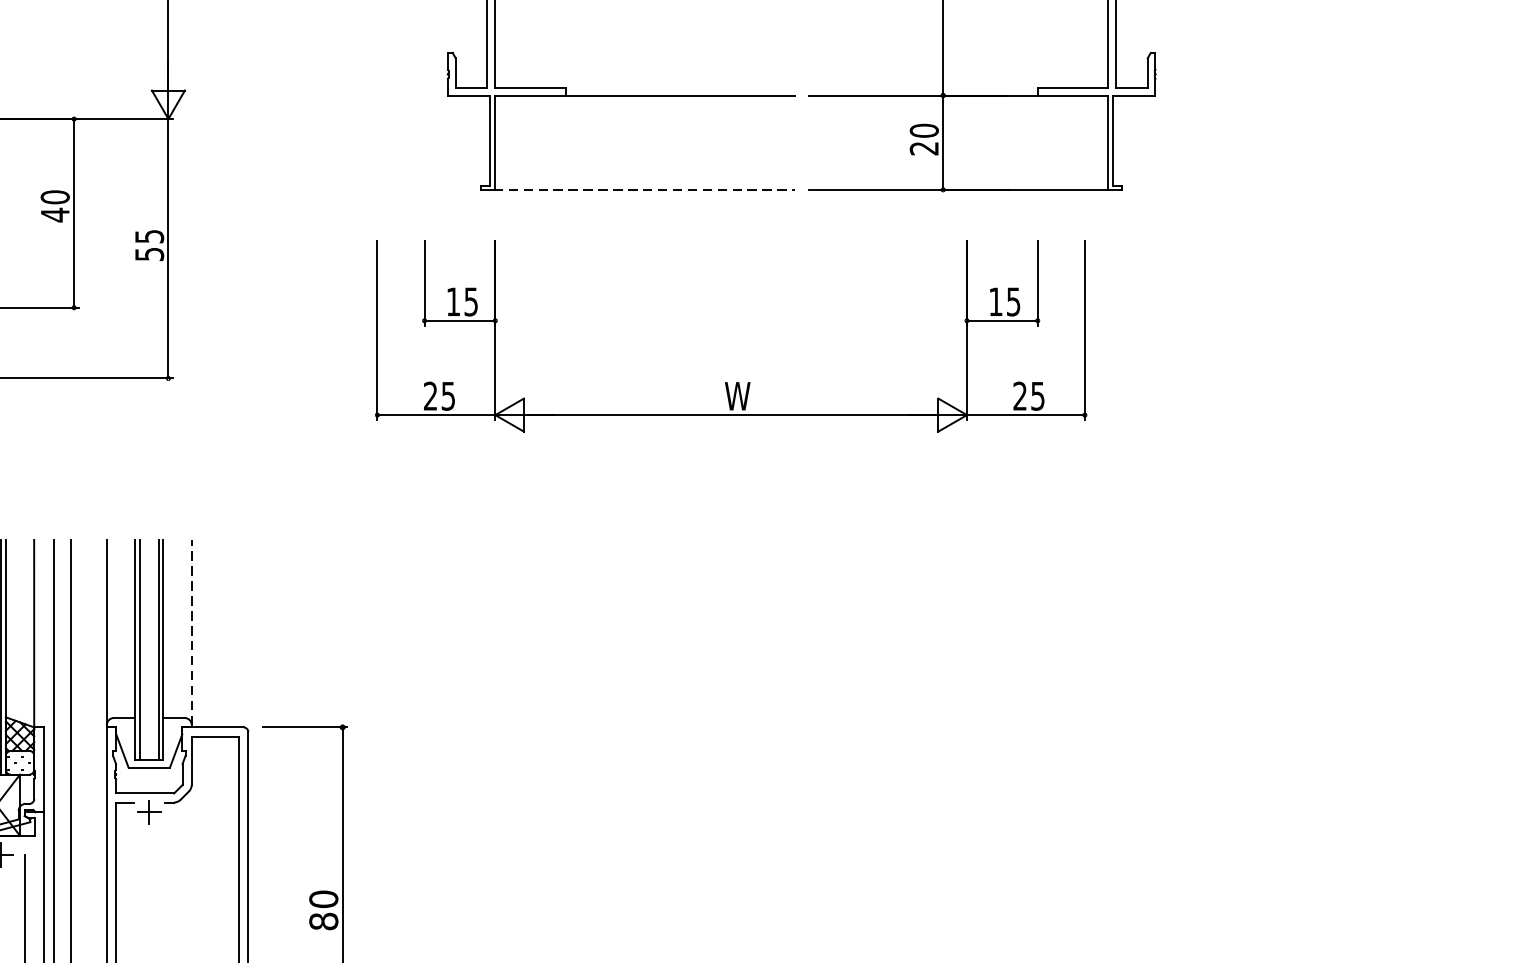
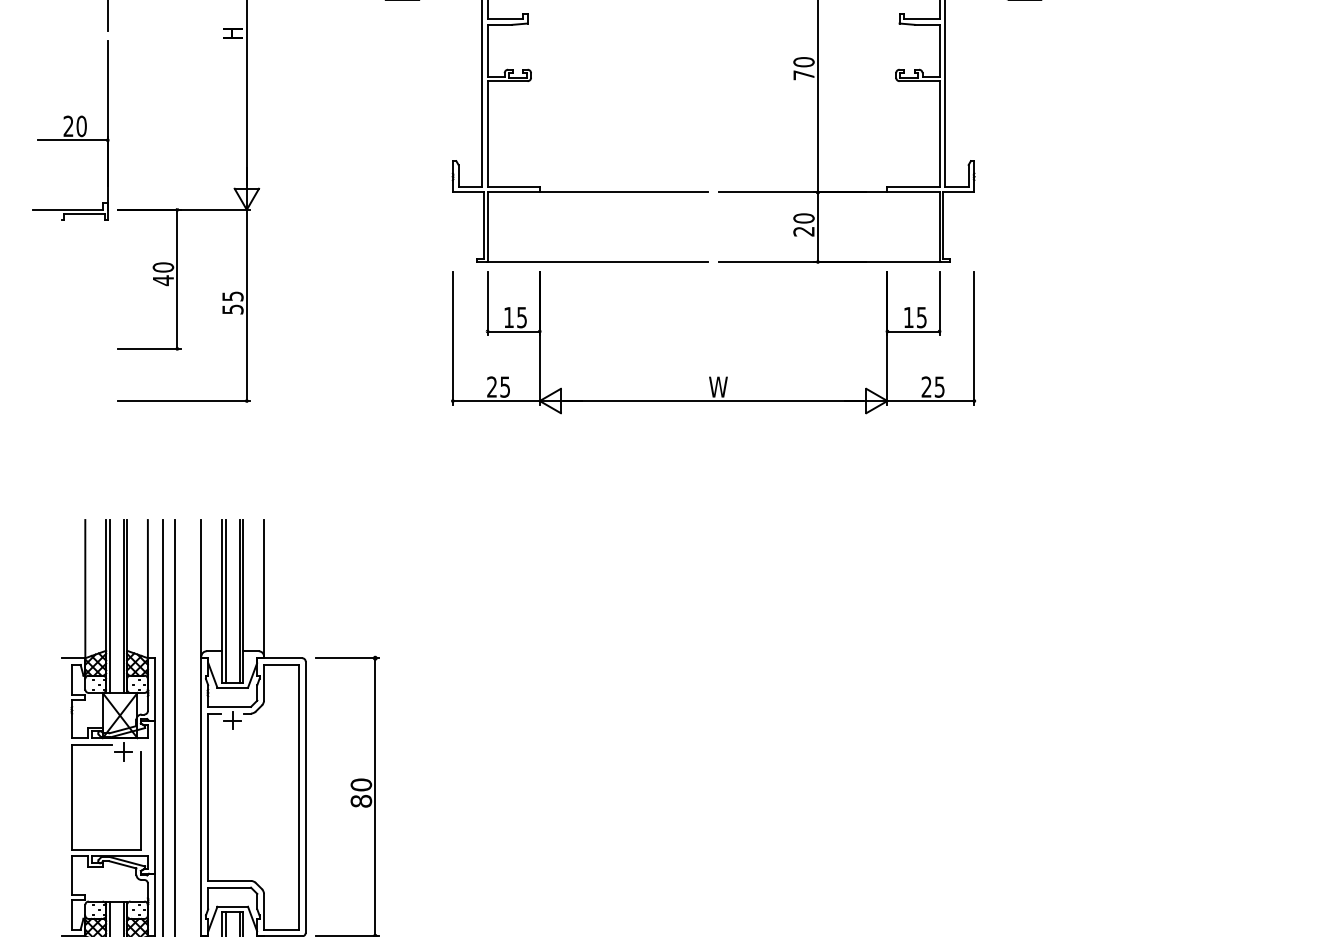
line: (644, 189) -> (597, 261), dashed -> solid
part: (726, 381) -> (710, 376), moved
line: (192, 631) -> (264, 587), dashed -> solid

